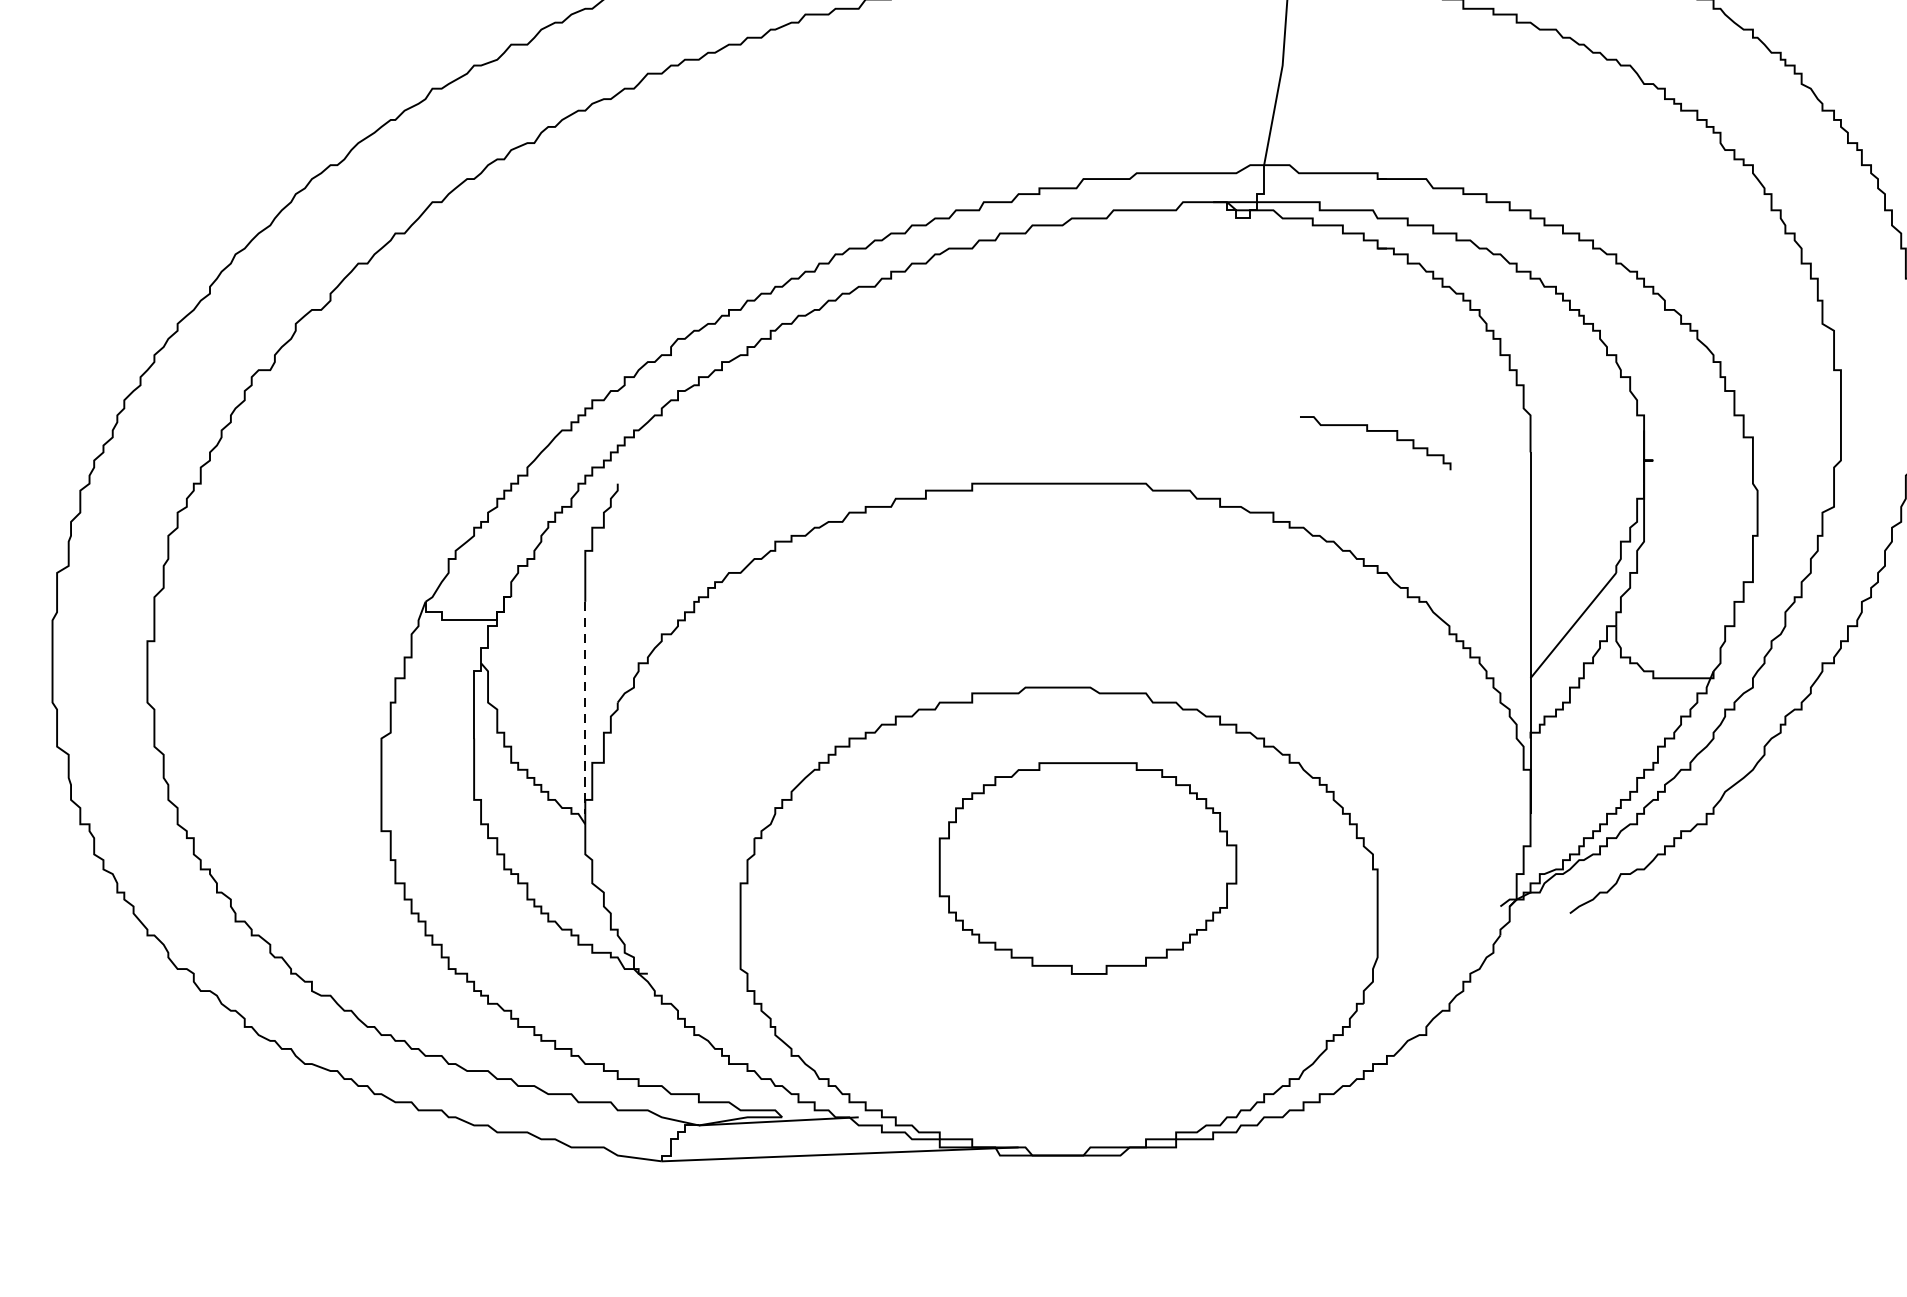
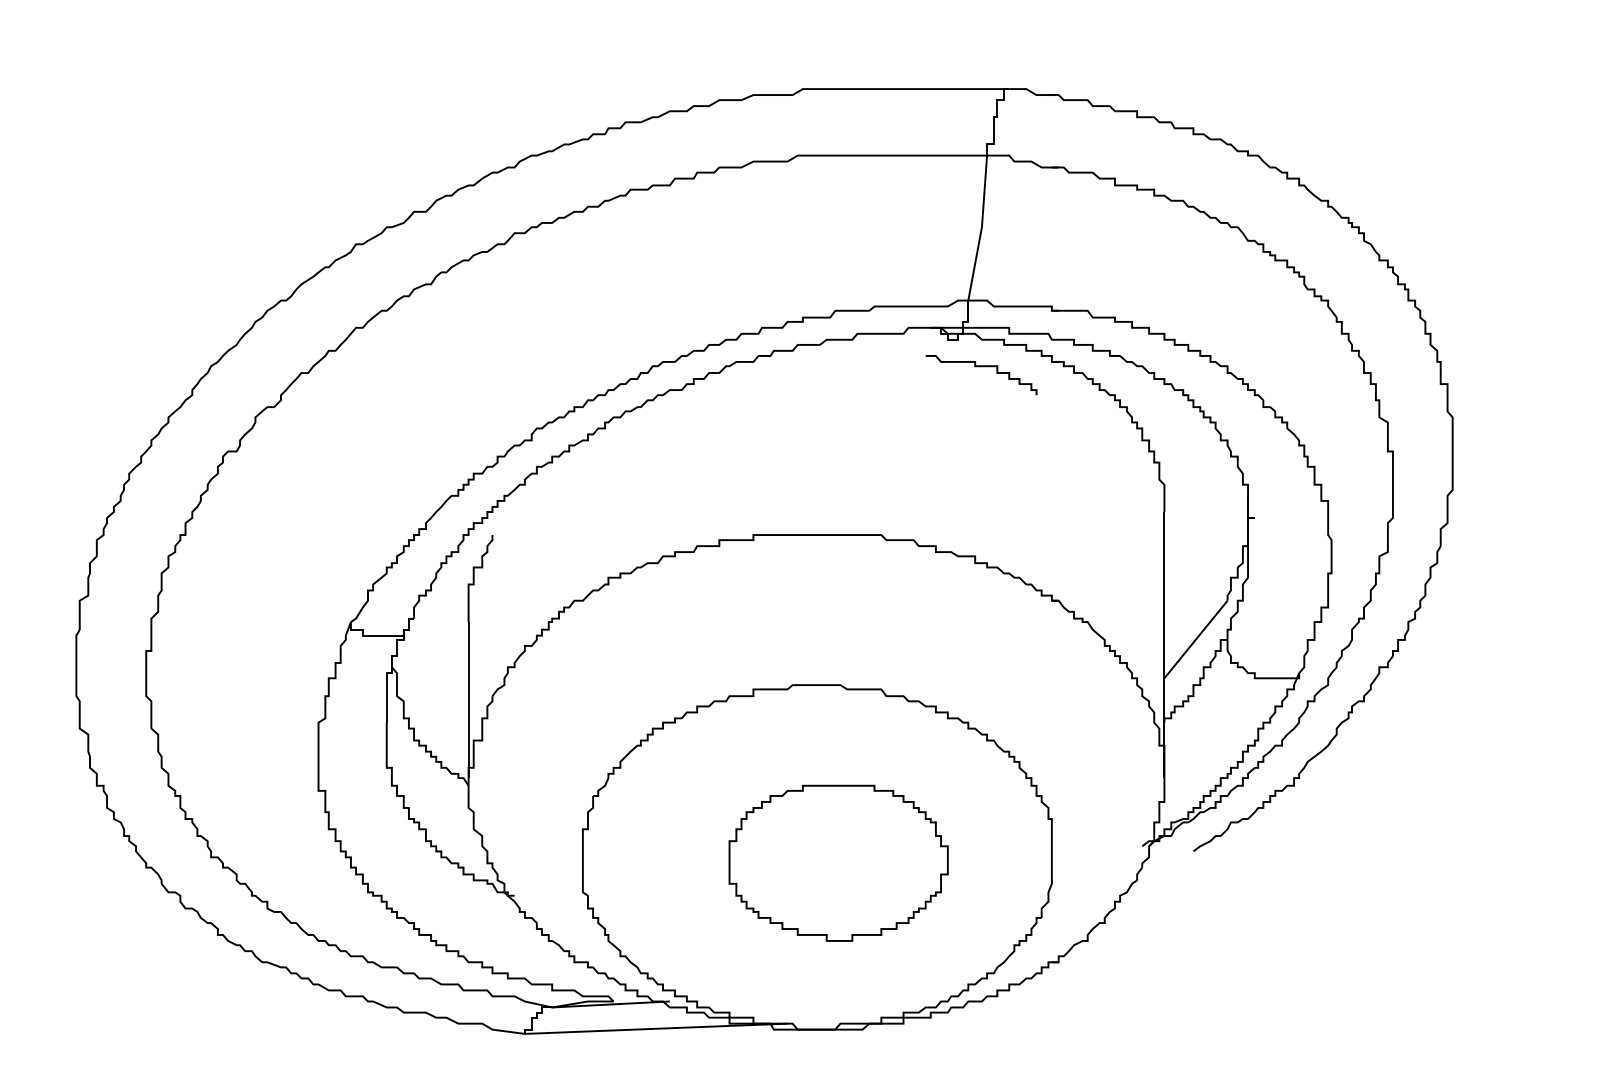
curve: (1375, 432) -> (981, 367), moved
line: (585, 708) -> (468, 700), dashed -> solid
part: (1087, 867) -> (838, 862), moved

